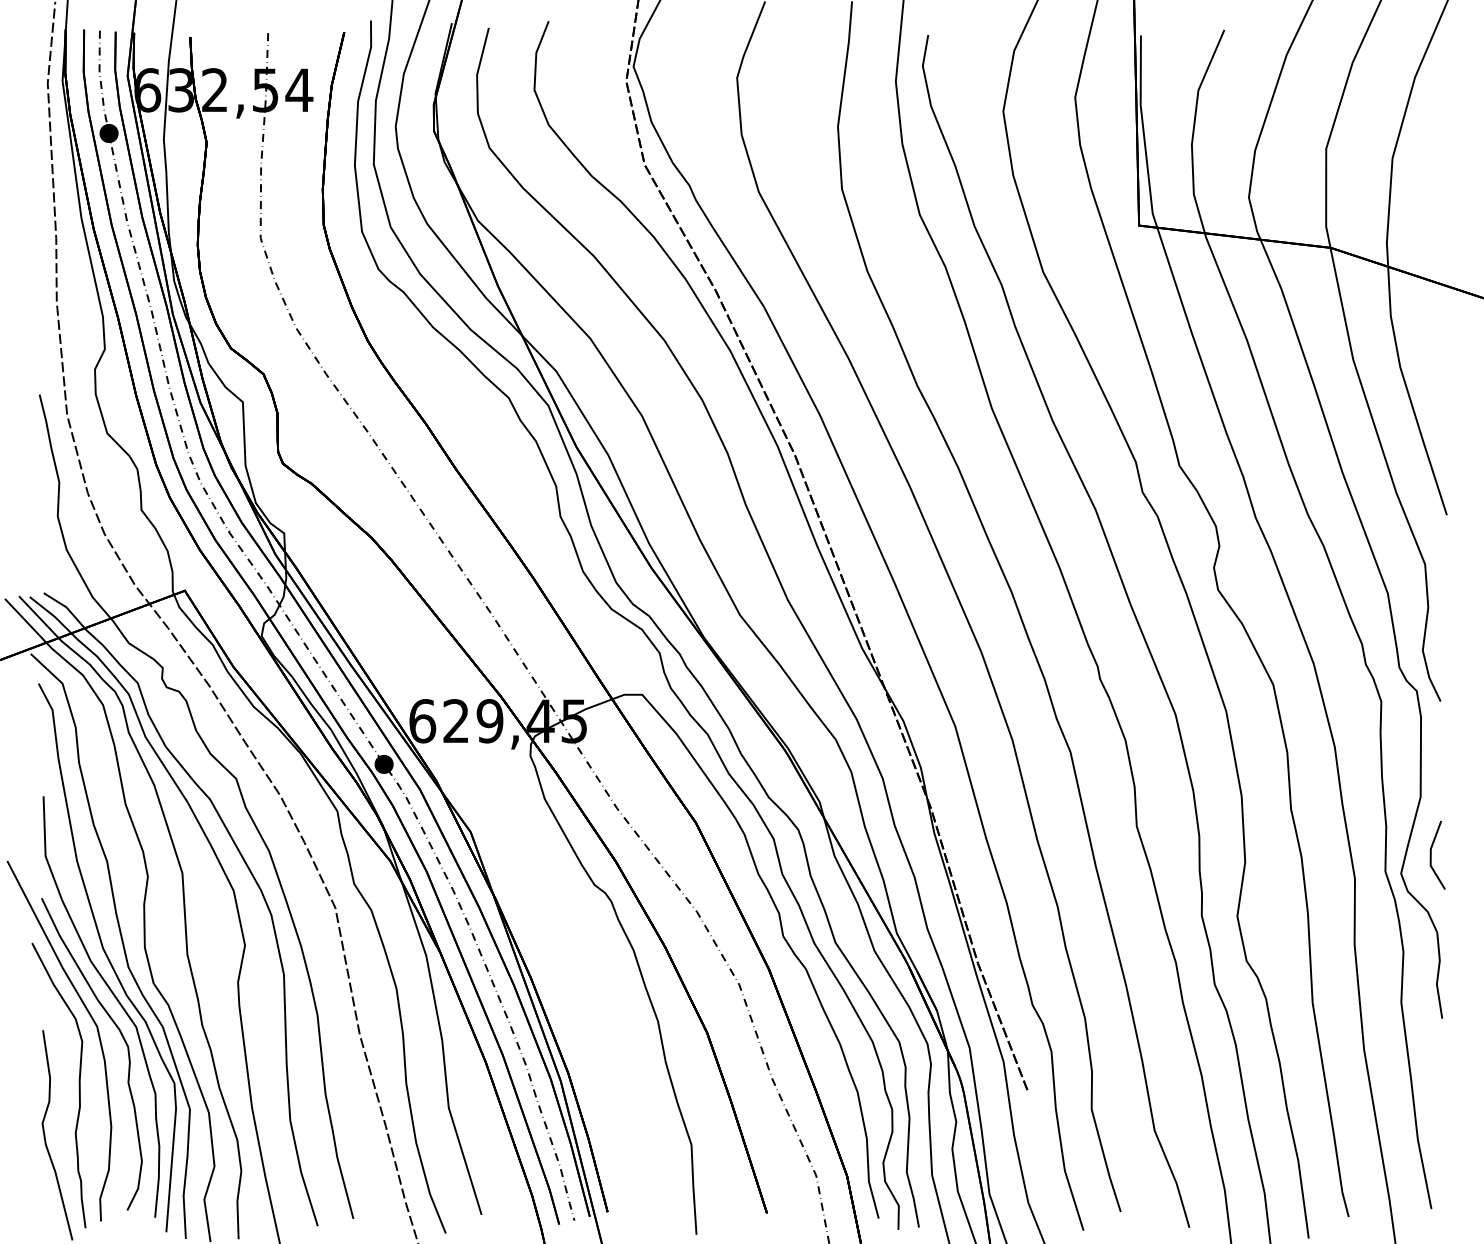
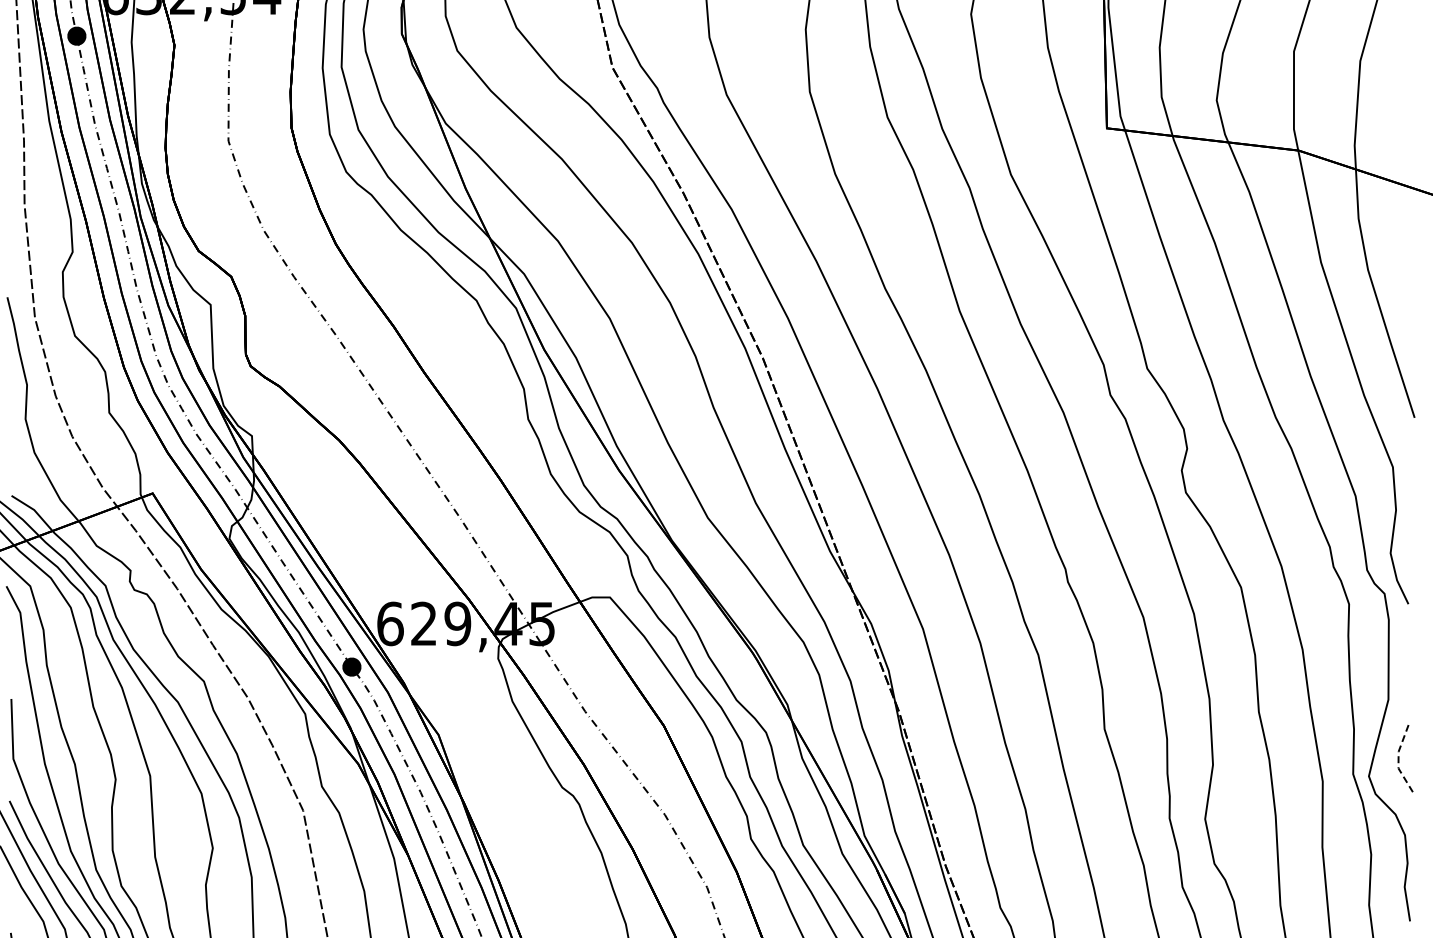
line: (1430, 855) -> (1398, 758), solid -> dashed

